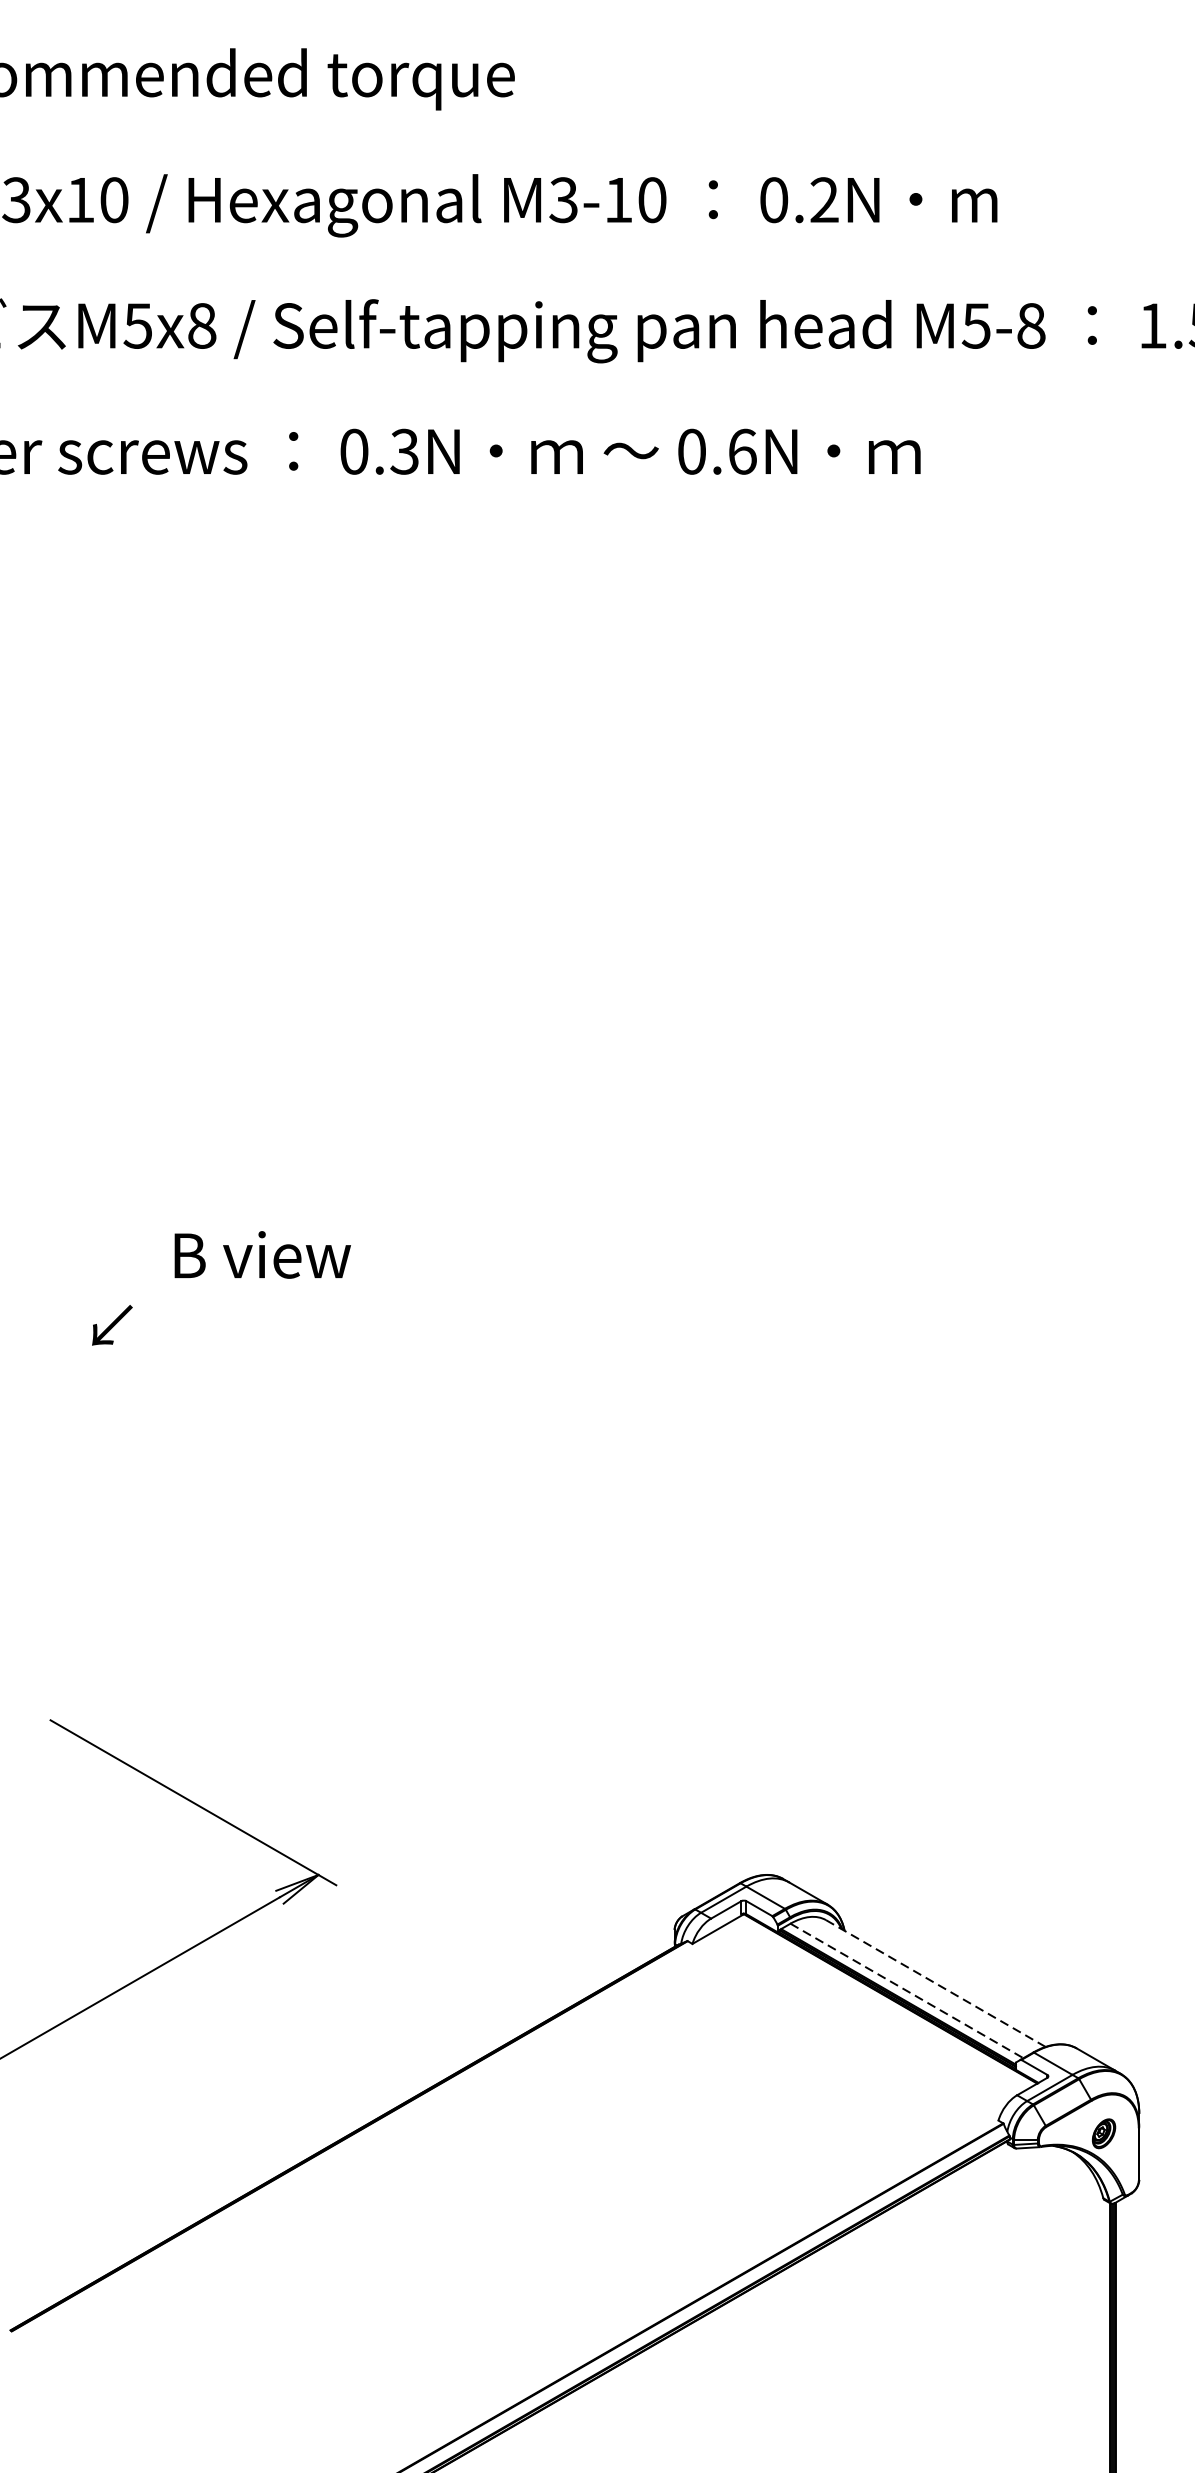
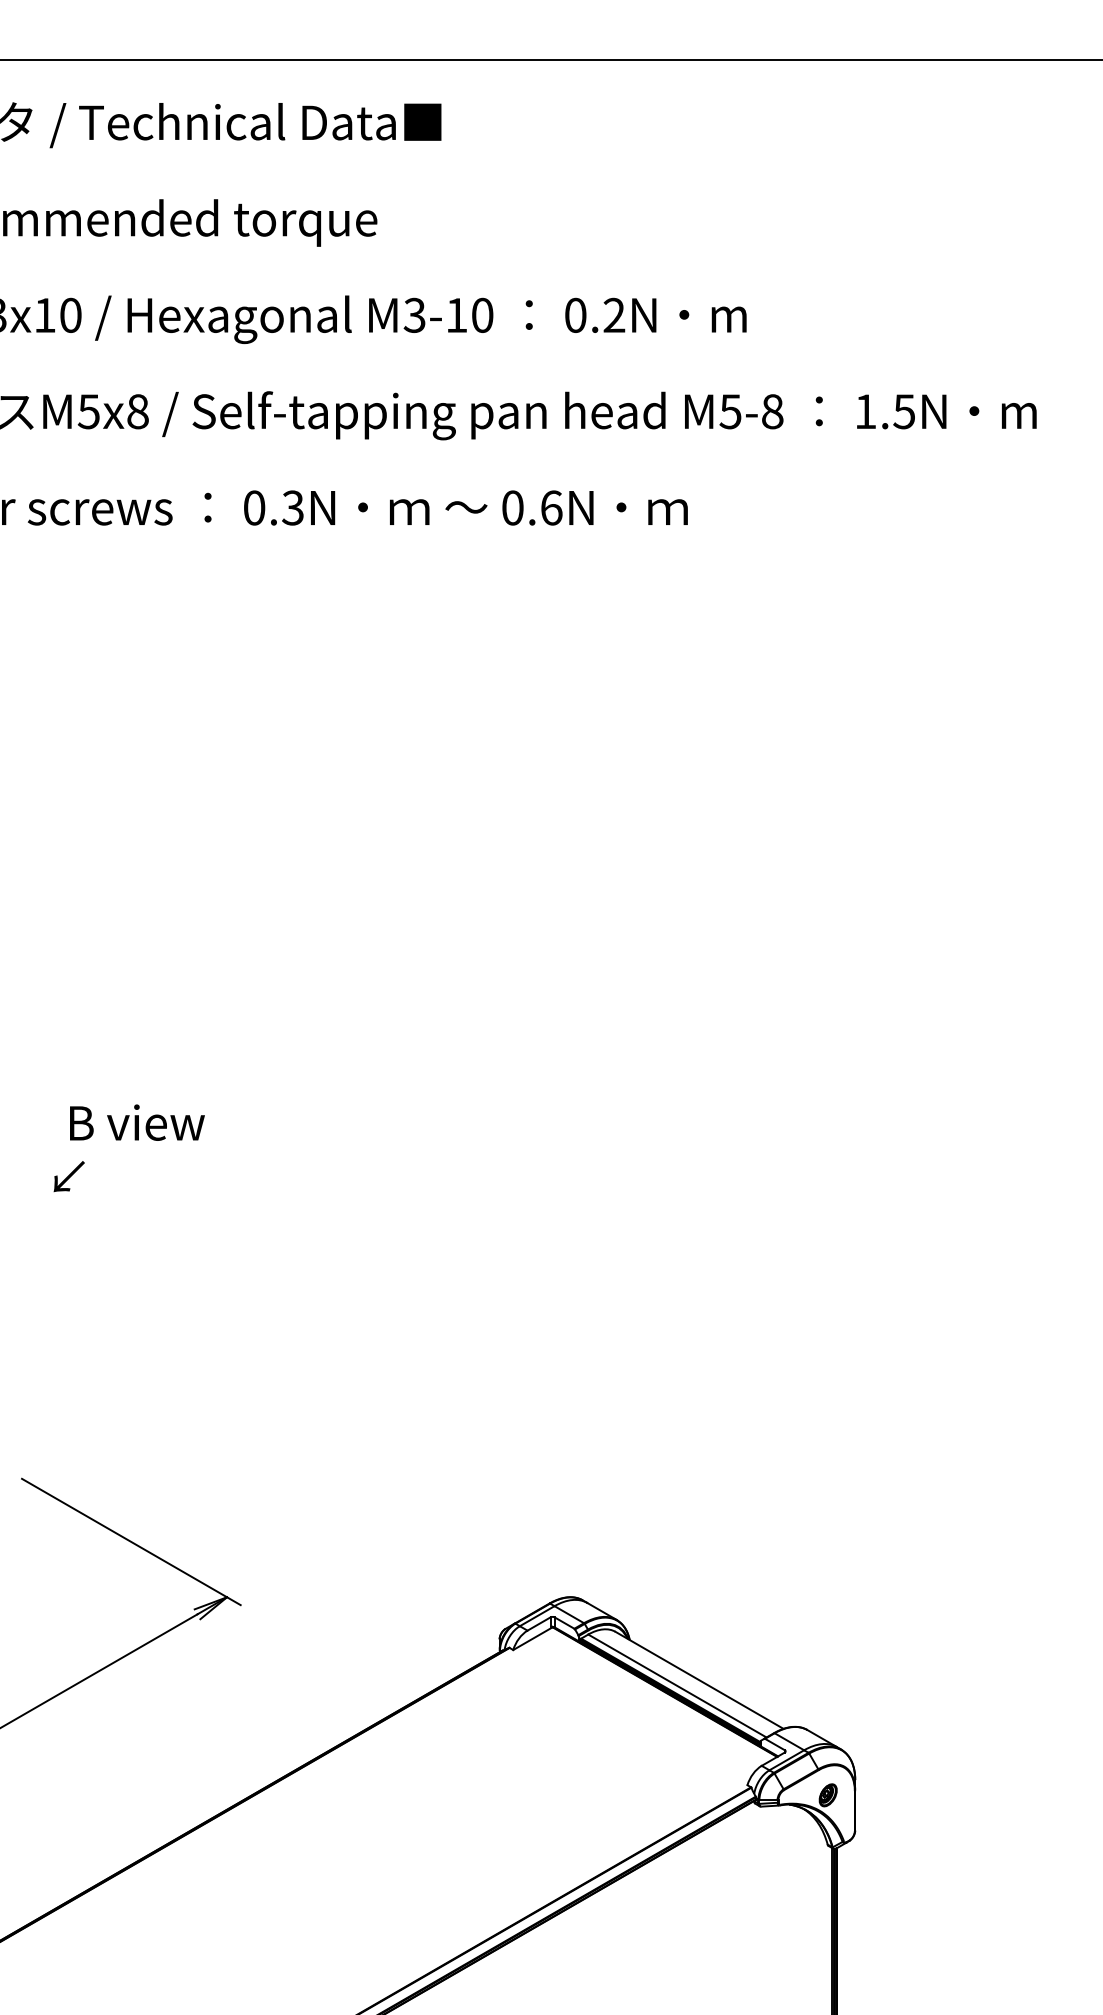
text: (262, 1254) -> (137, 1122), moved
line: (935, 1983) -> (699, 1680), dashed -> solid
line: (907, 1991) -> (677, 1686), dashed -> solid

